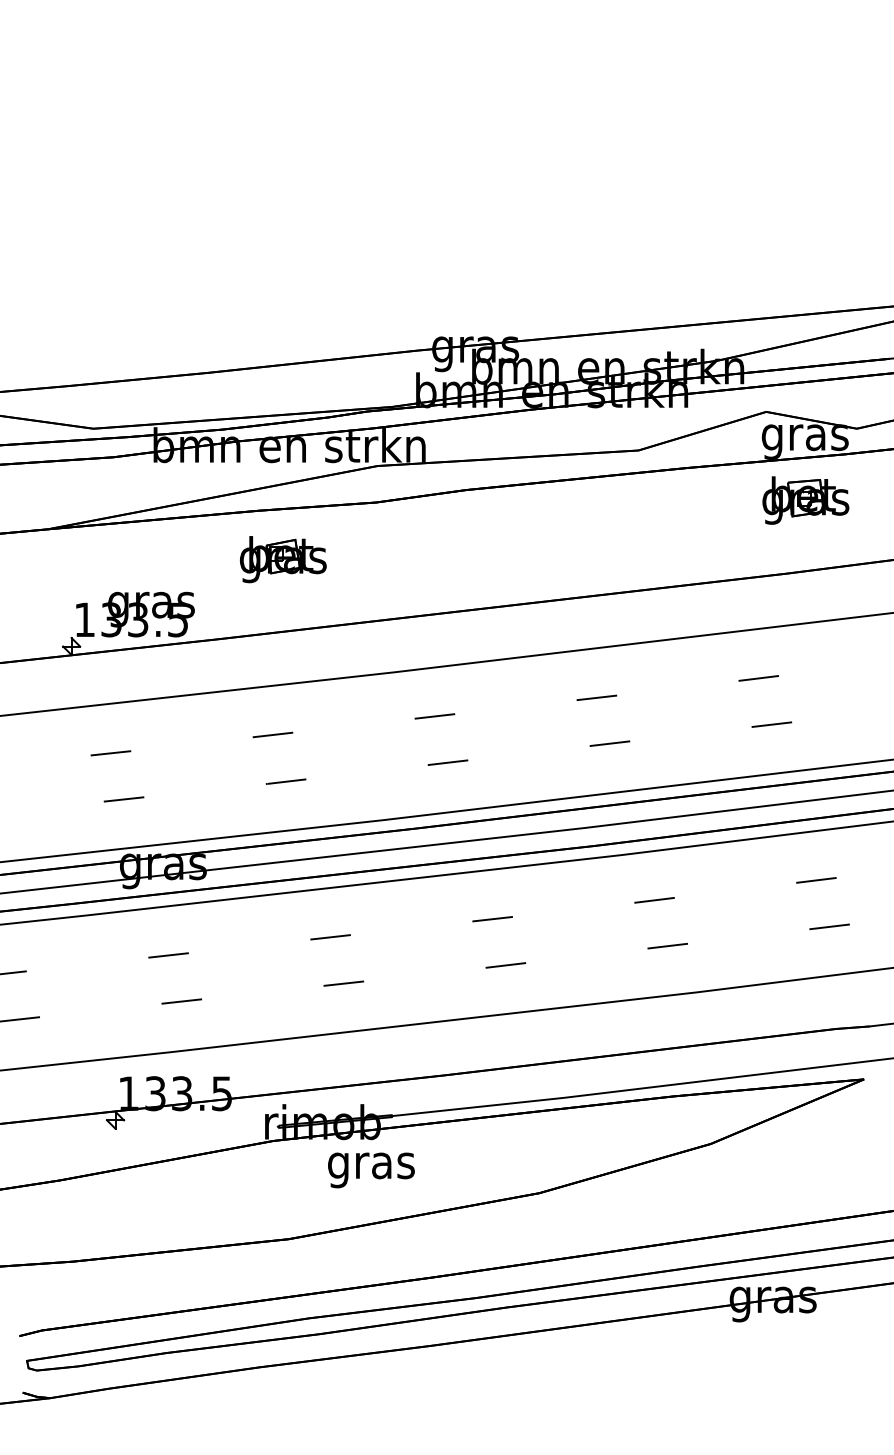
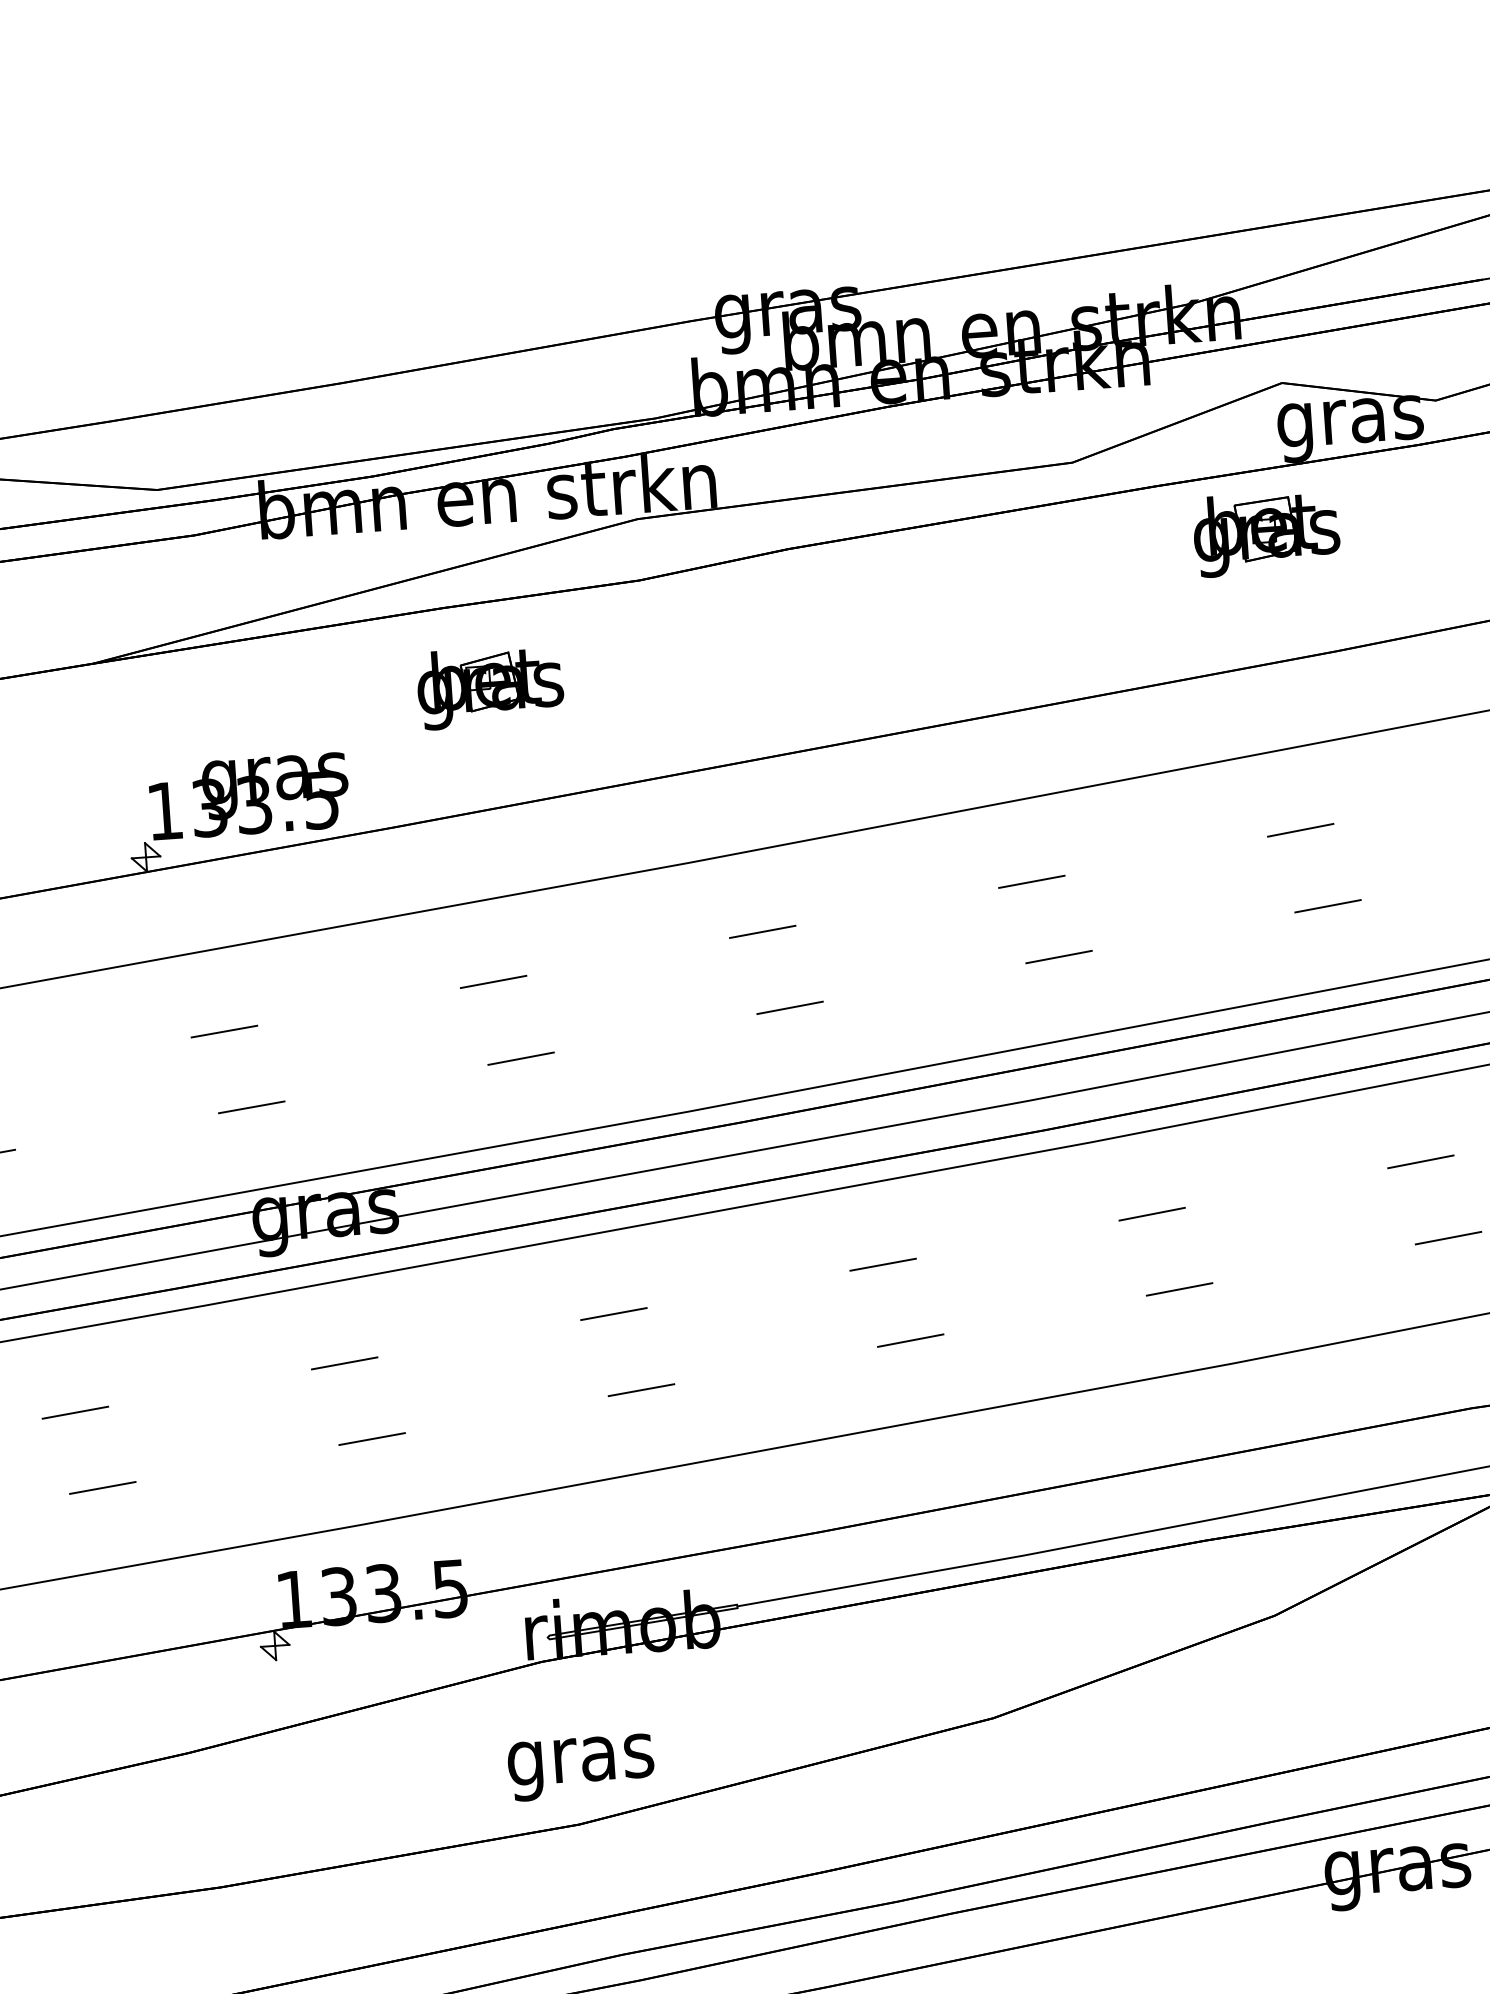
part: (805, 500) -> (1265, 533), moved
text: (371, 1170) -> (581, 1767), moved

